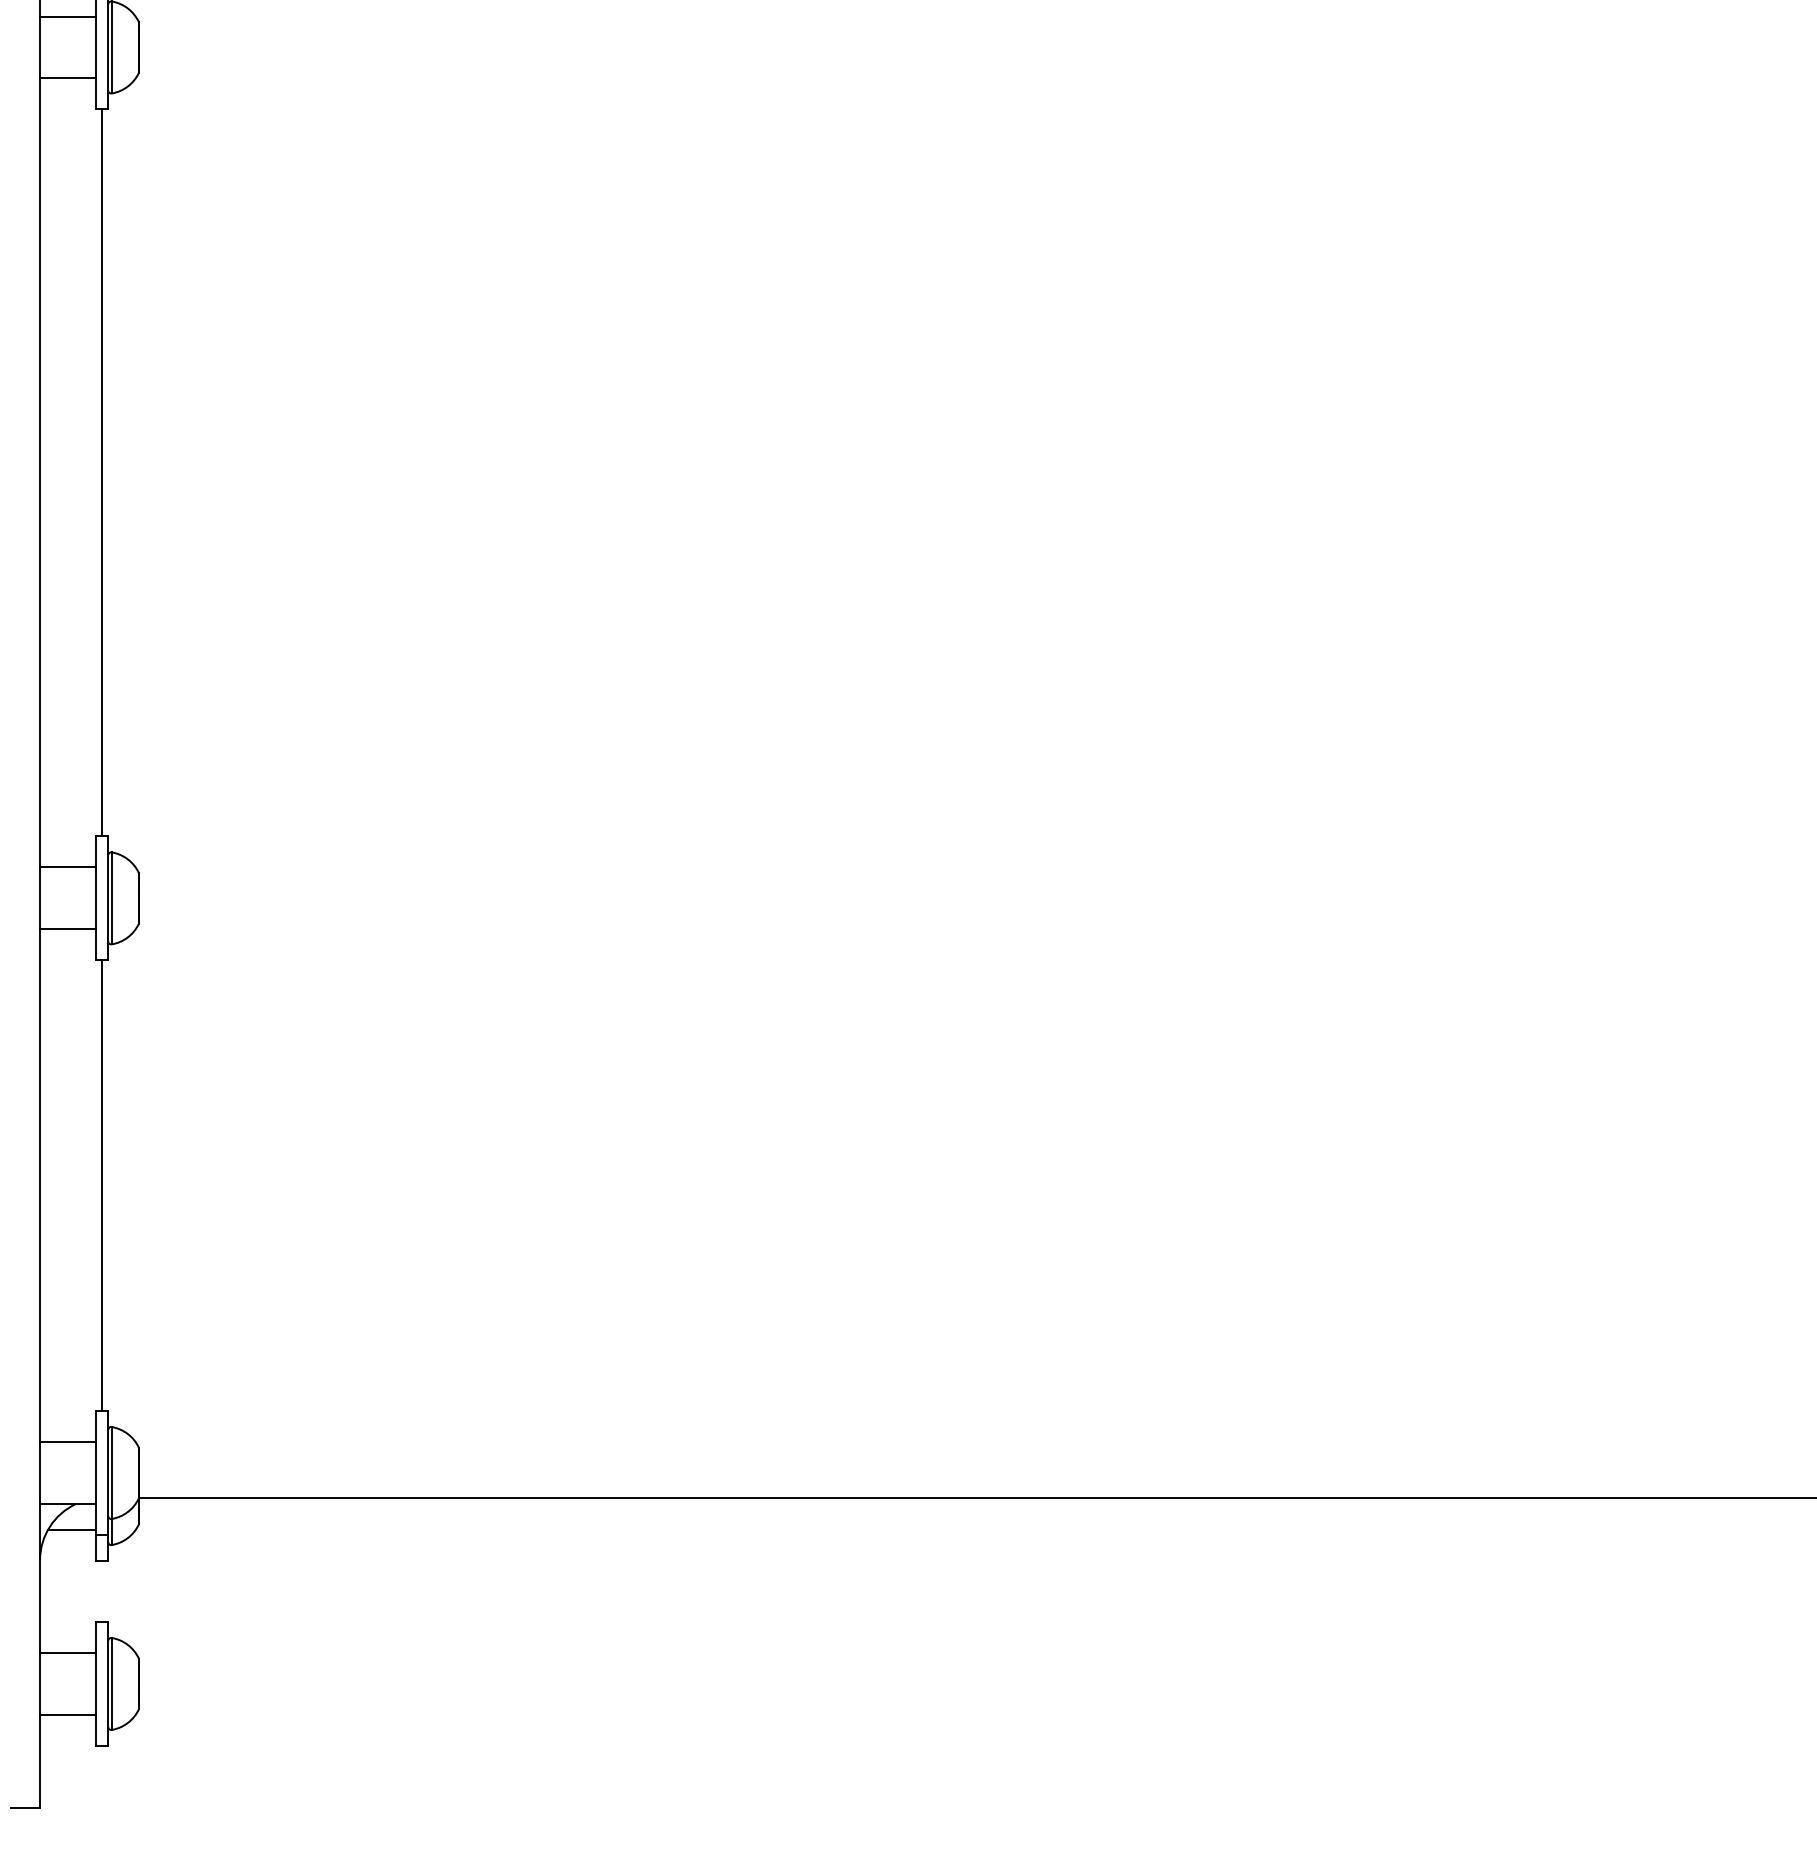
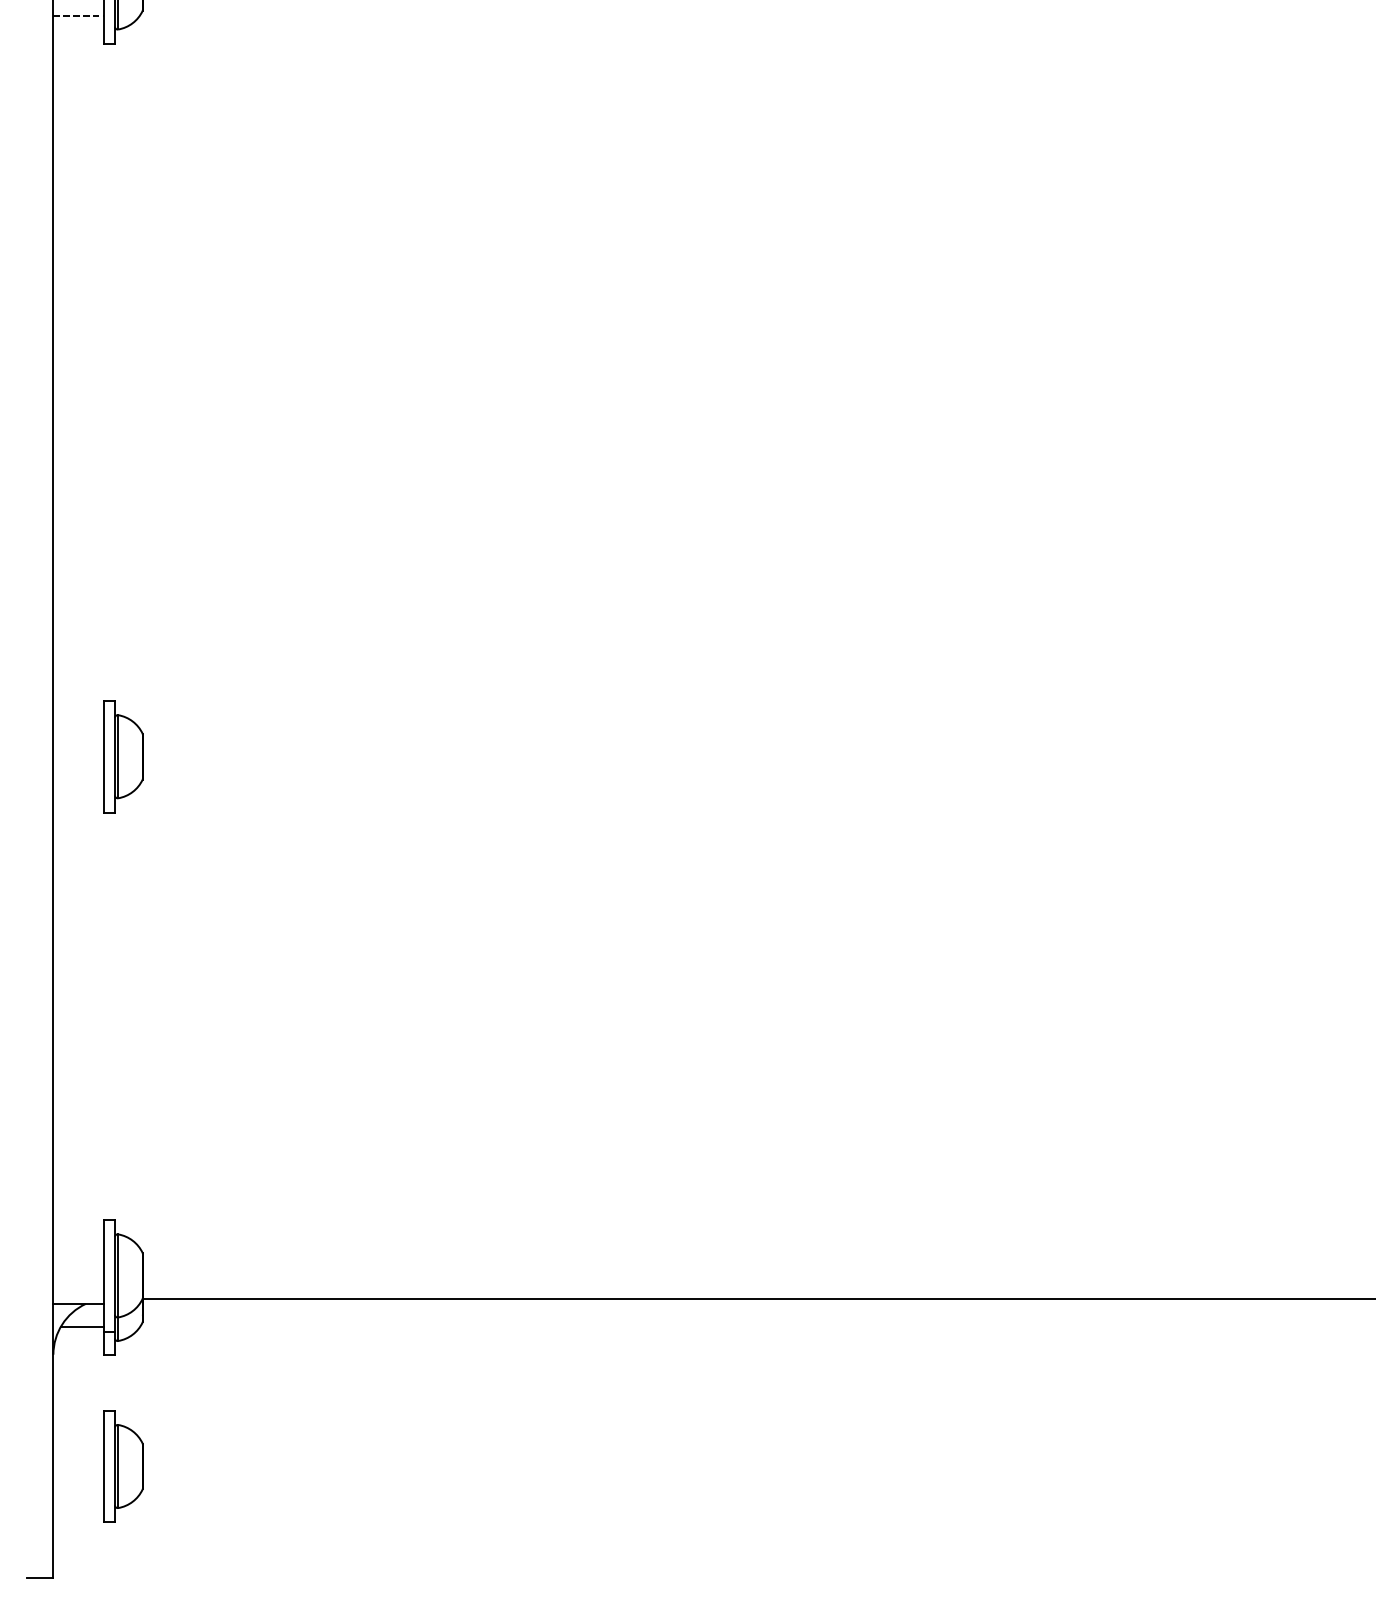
line: (67, 78) -> (78, 15), solid -> dashed
line: (102, 472) -> (109, 371), removed
line: (67, 867) -> (78, 728), removed
line: (67, 929) -> (78, 784), removed
line: (102, 1185) -> (109, 1016), removed
line: (67, 1442) -> (78, 1248), removed
line: (67, 1653) -> (78, 1438), removed
line: (67, 1714) -> (78, 1494), removed

